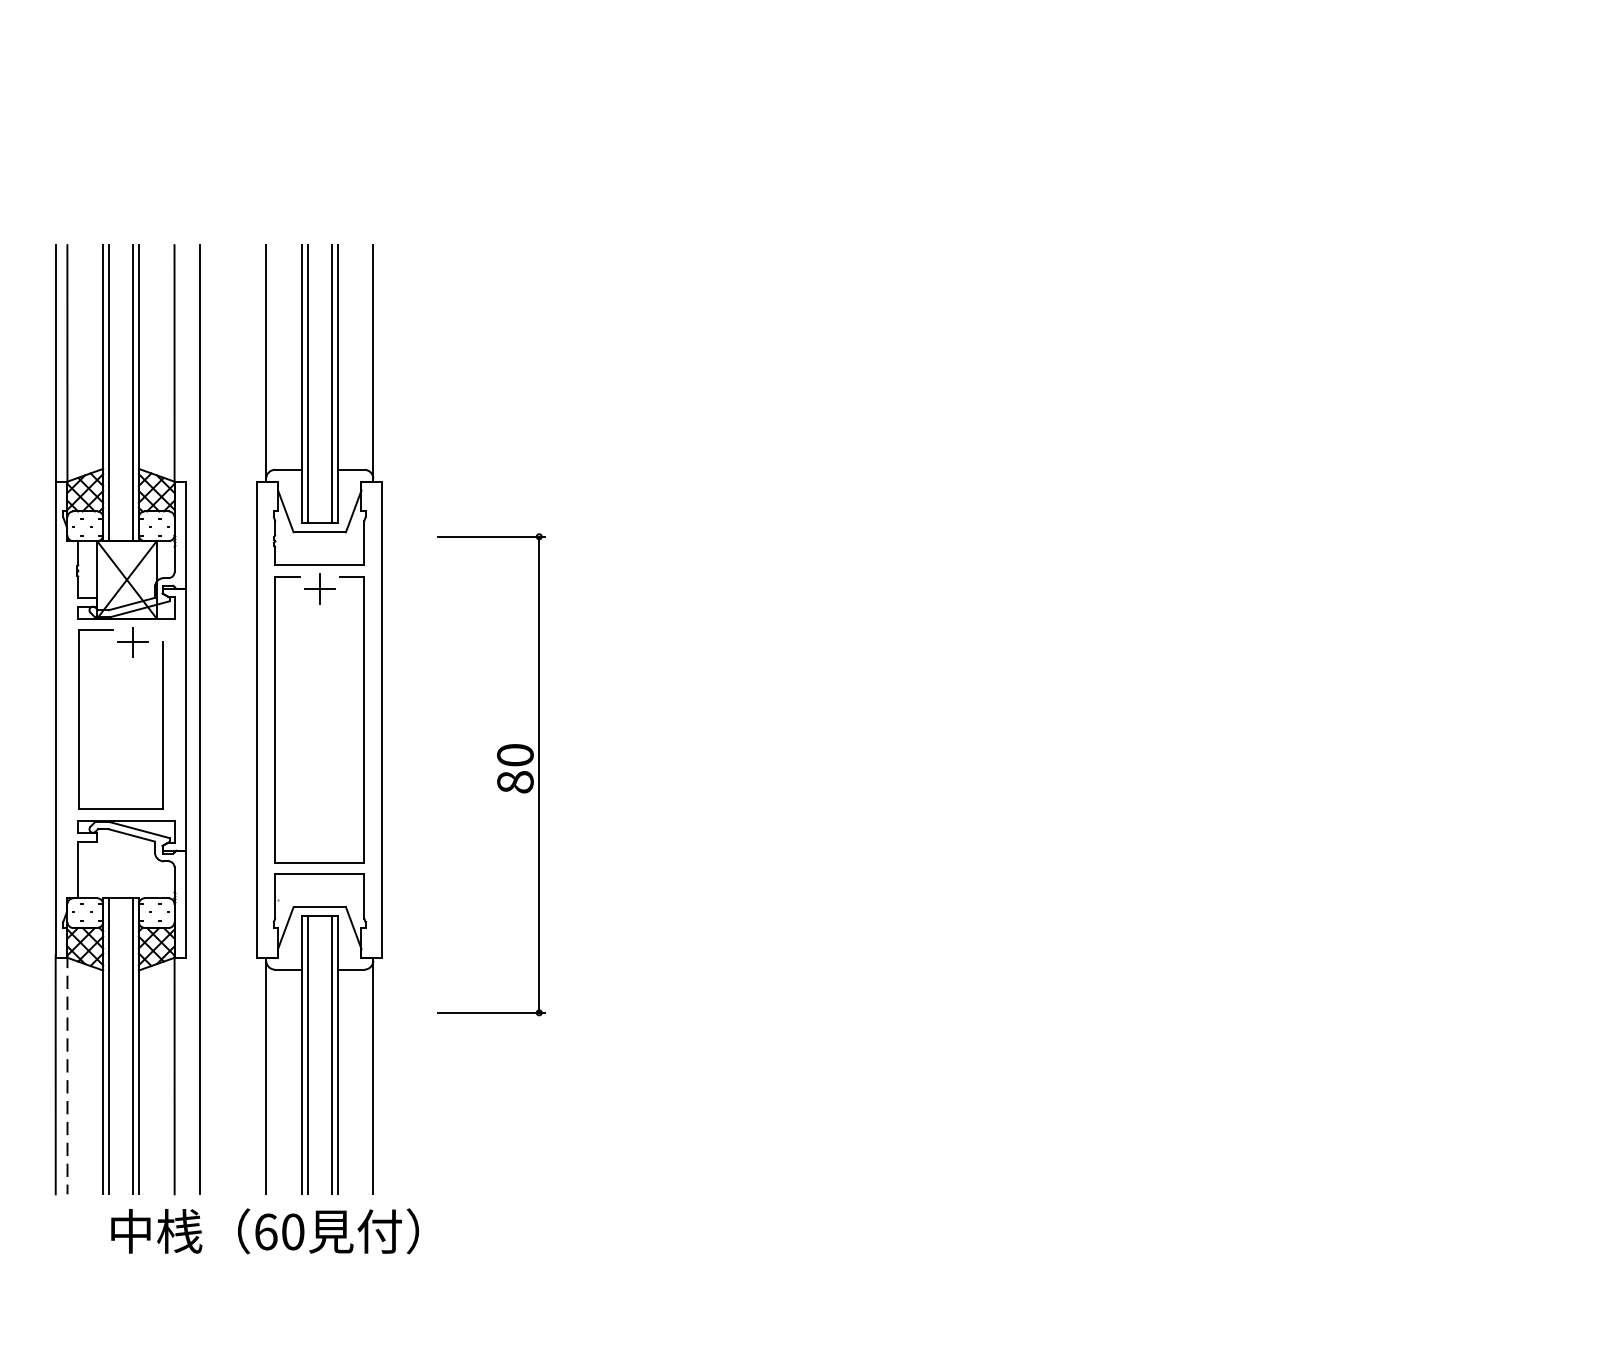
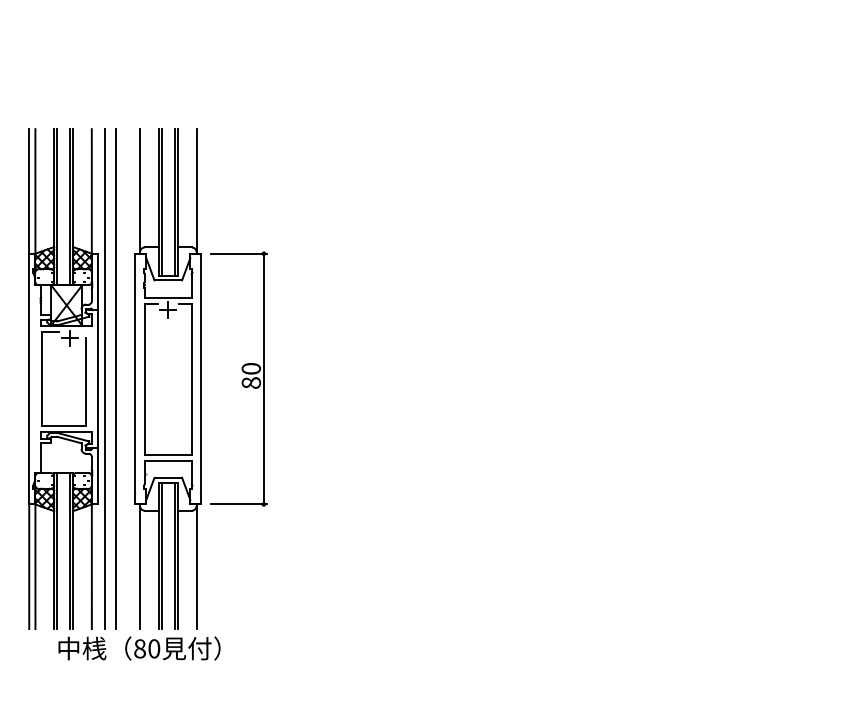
line: (219, 720) -> (115, 379), added
part: (491, 773) -> (238, 378), moved
line: (67, 1075) -> (35, 566), dashed -> solid
text: (266, 1231) -> (140, 648), 60 -> 80

